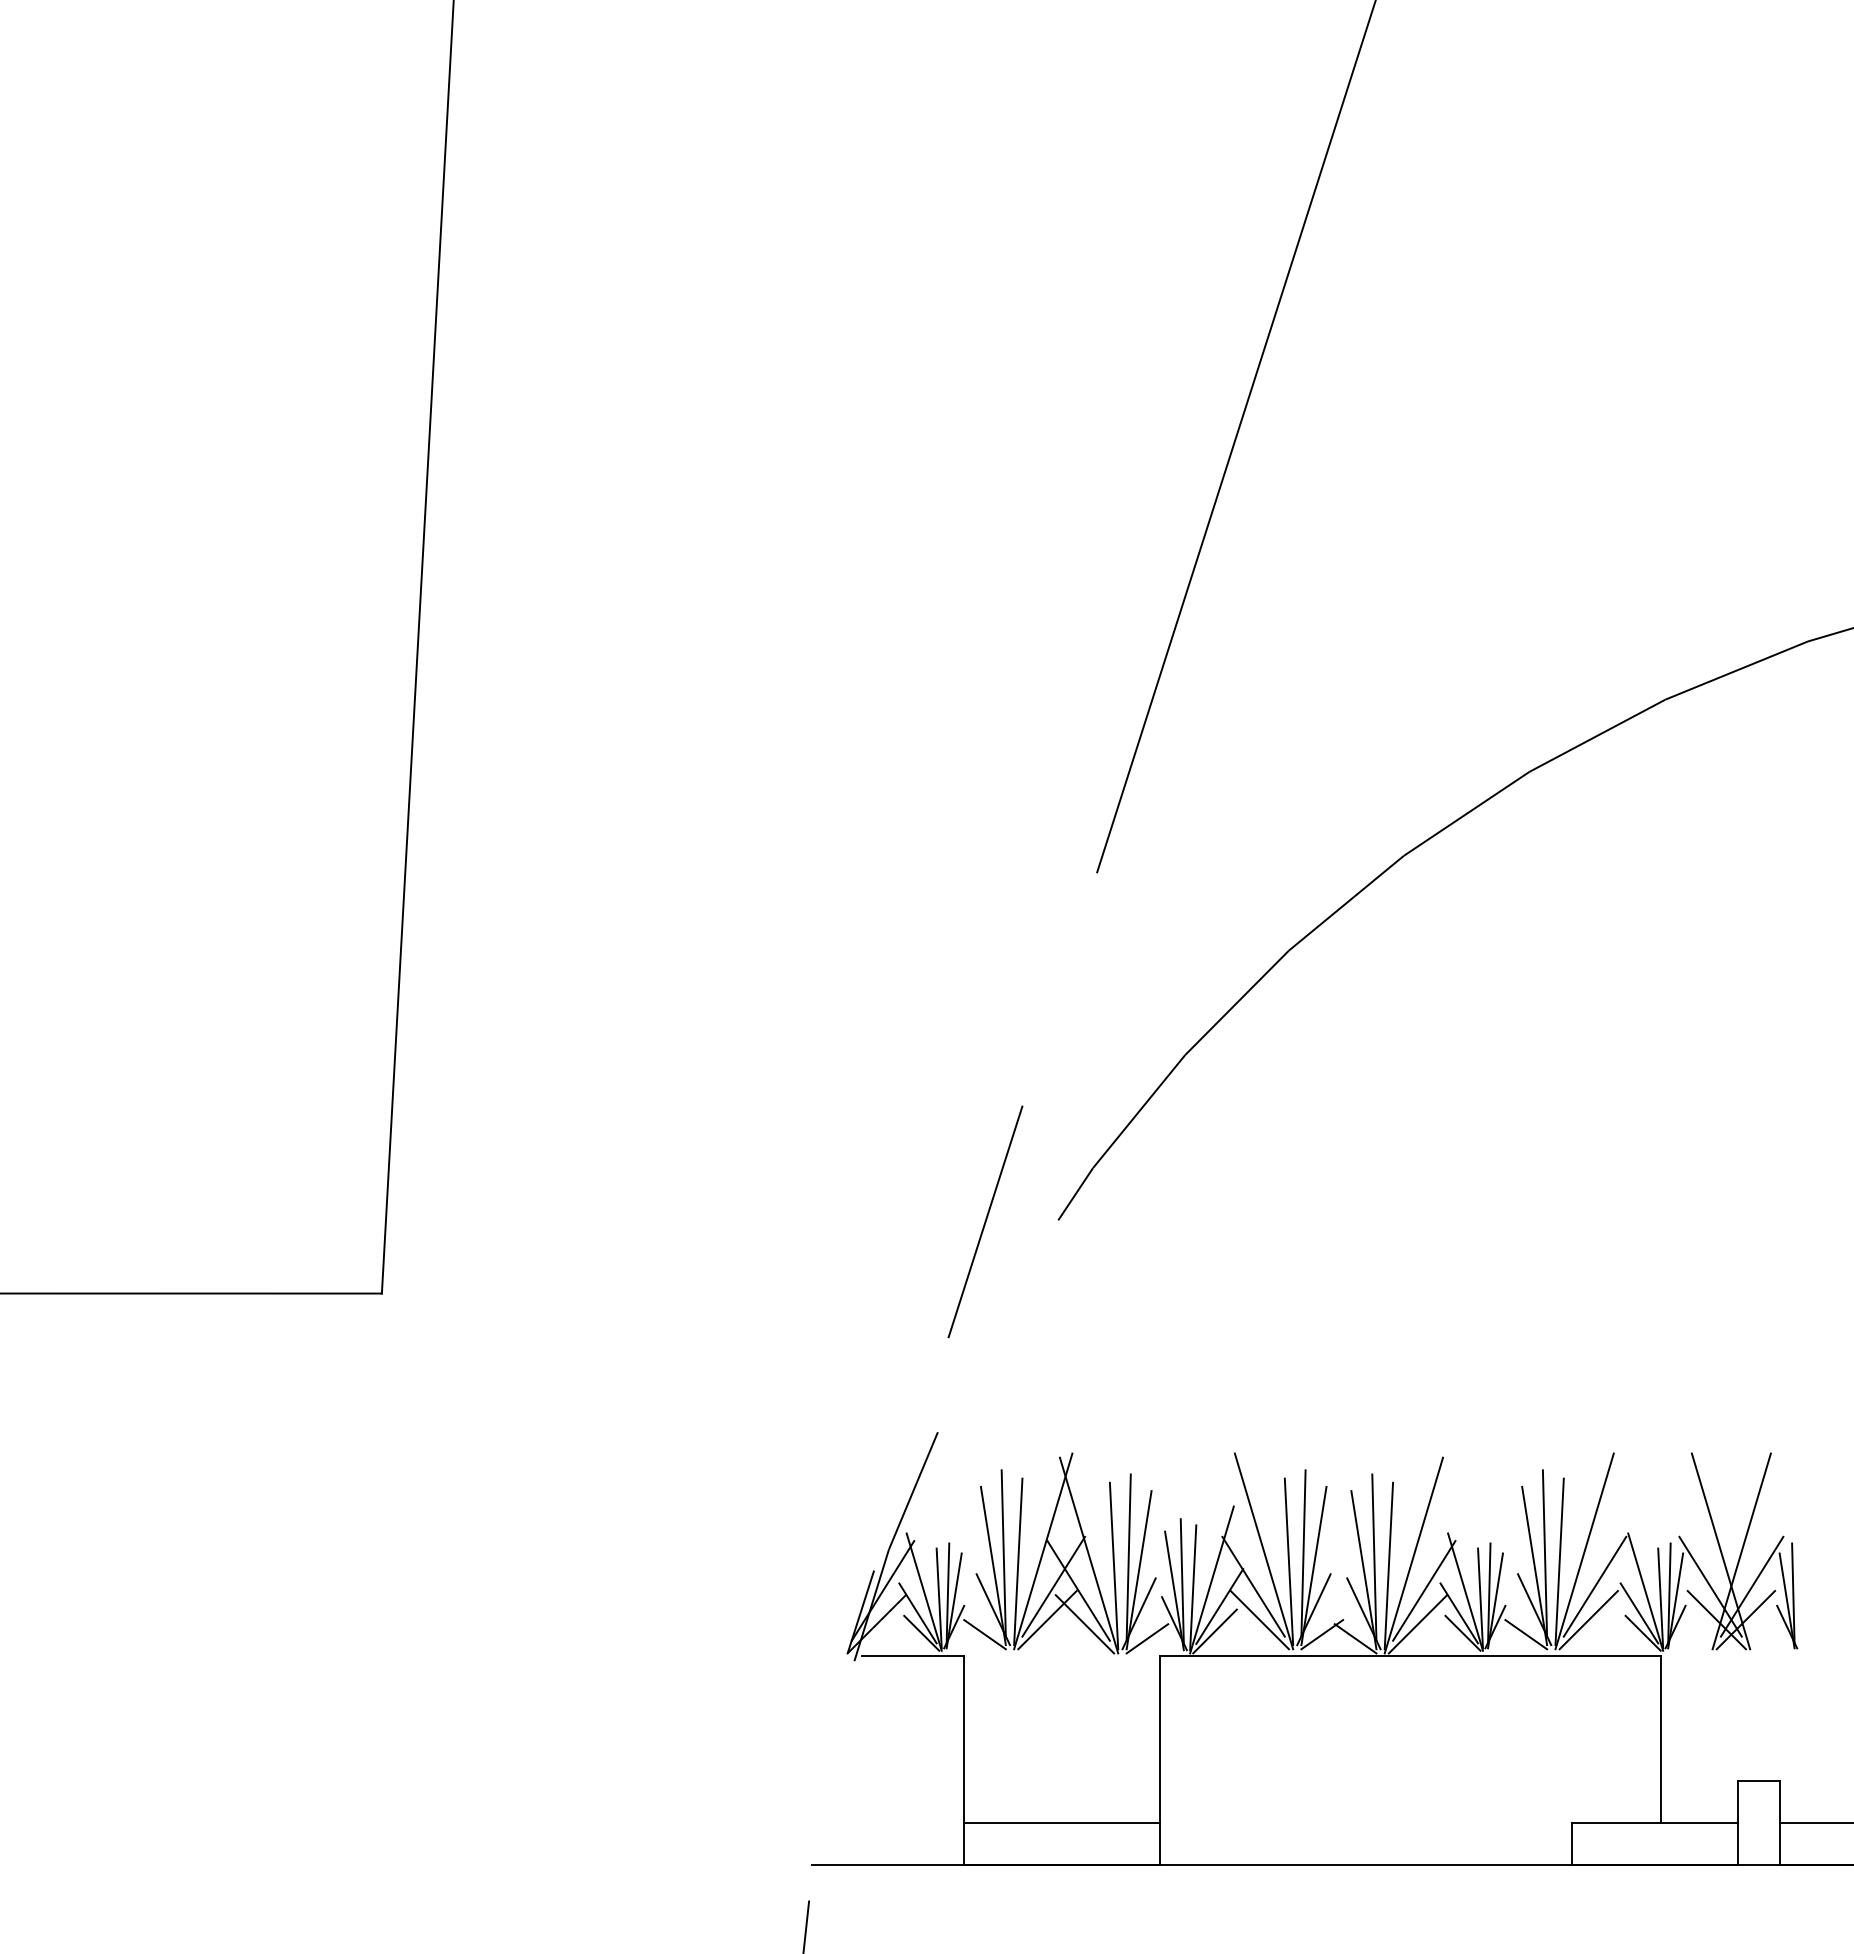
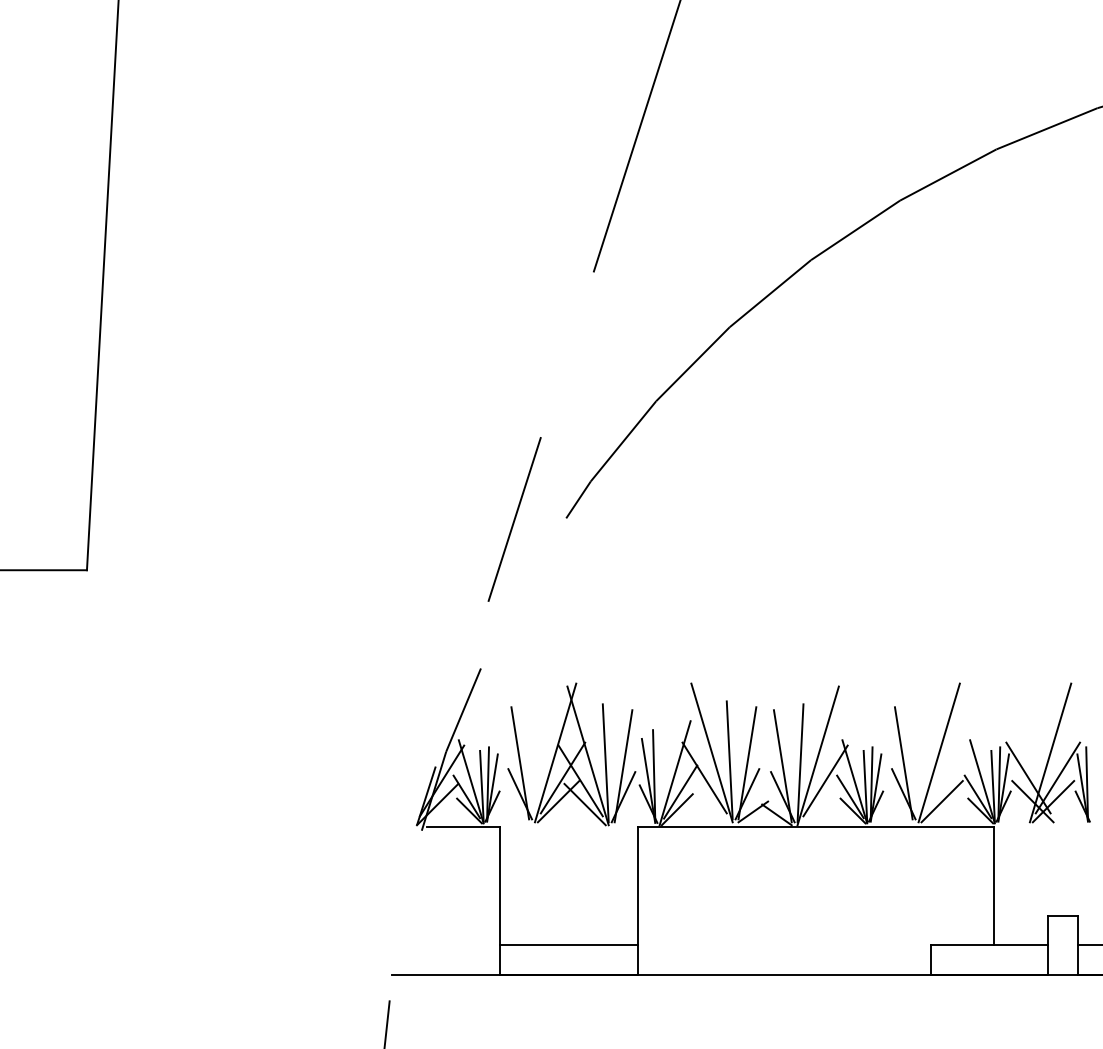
line: (1720, 1551) -> (1035, 753), removed
line: (1003, 1553) -> (527, 754), removed
line: (1303, 1553) -> (740, 754), removed
line: (1544, 1553) -> (910, 754), removed
line: (1128, 1557) -> (616, 757), removed
line: (1374, 1557) -> (790, 757), removed
line: (1018, 1561) -> (538, 760), removed
line: (1559, 1561) -> (921, 760), removed
line: (1594, 1586) -> (946, 777), removed
line: (1193, 1587) -> (662, 778), removed
line: (1259, 1619) -> (708, 801), removed
line: (1417, 1624) -> (820, 804), removed
line: (984, 1634) -> (513, 811), removed
line: (1526, 1634) -> (898, 811), removed
line: (1147, 1638) -> (629, 814), removed

